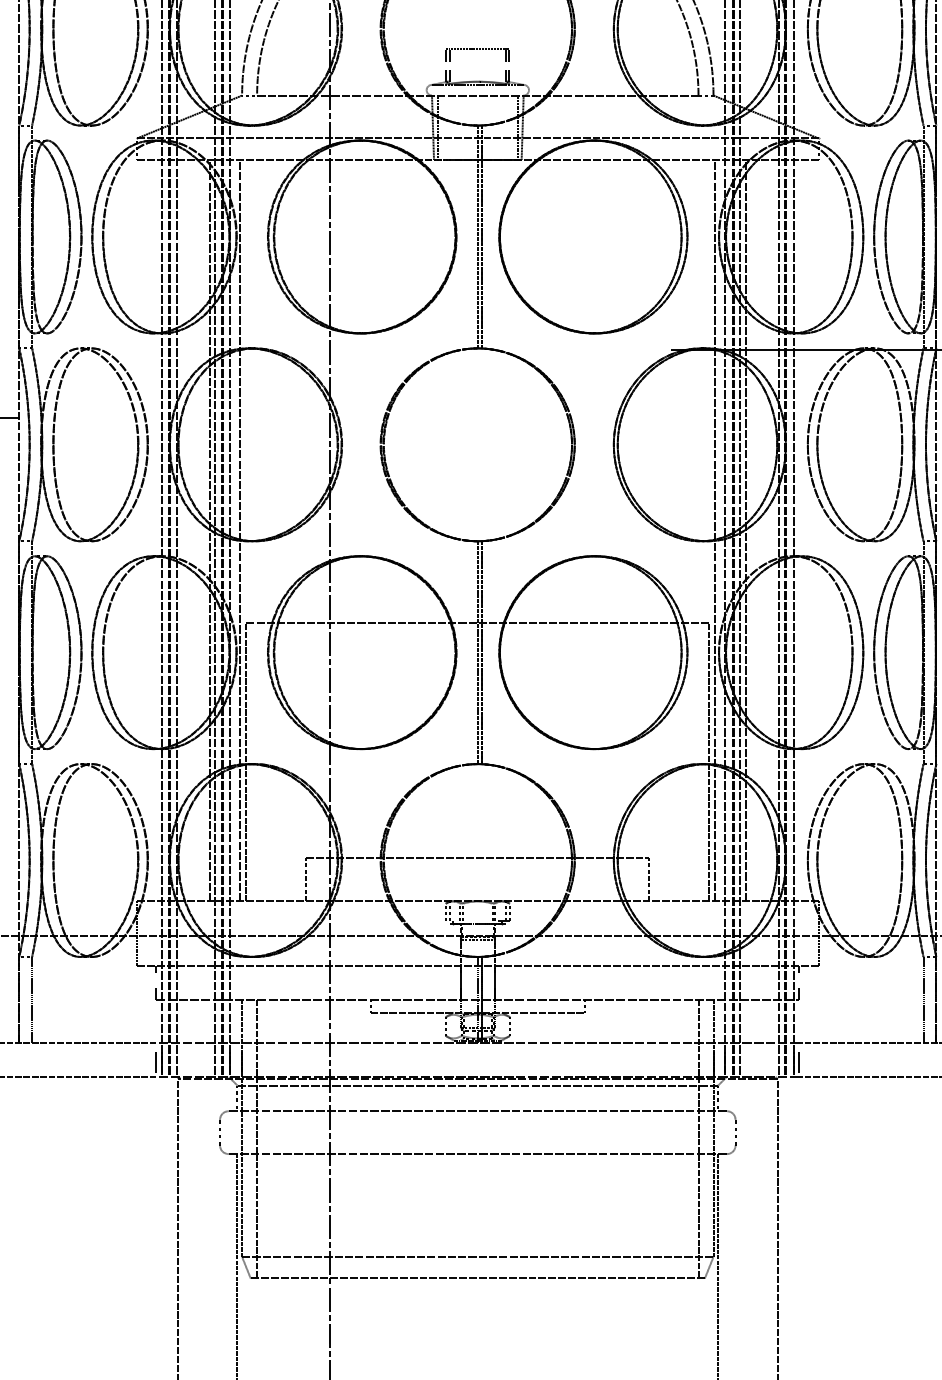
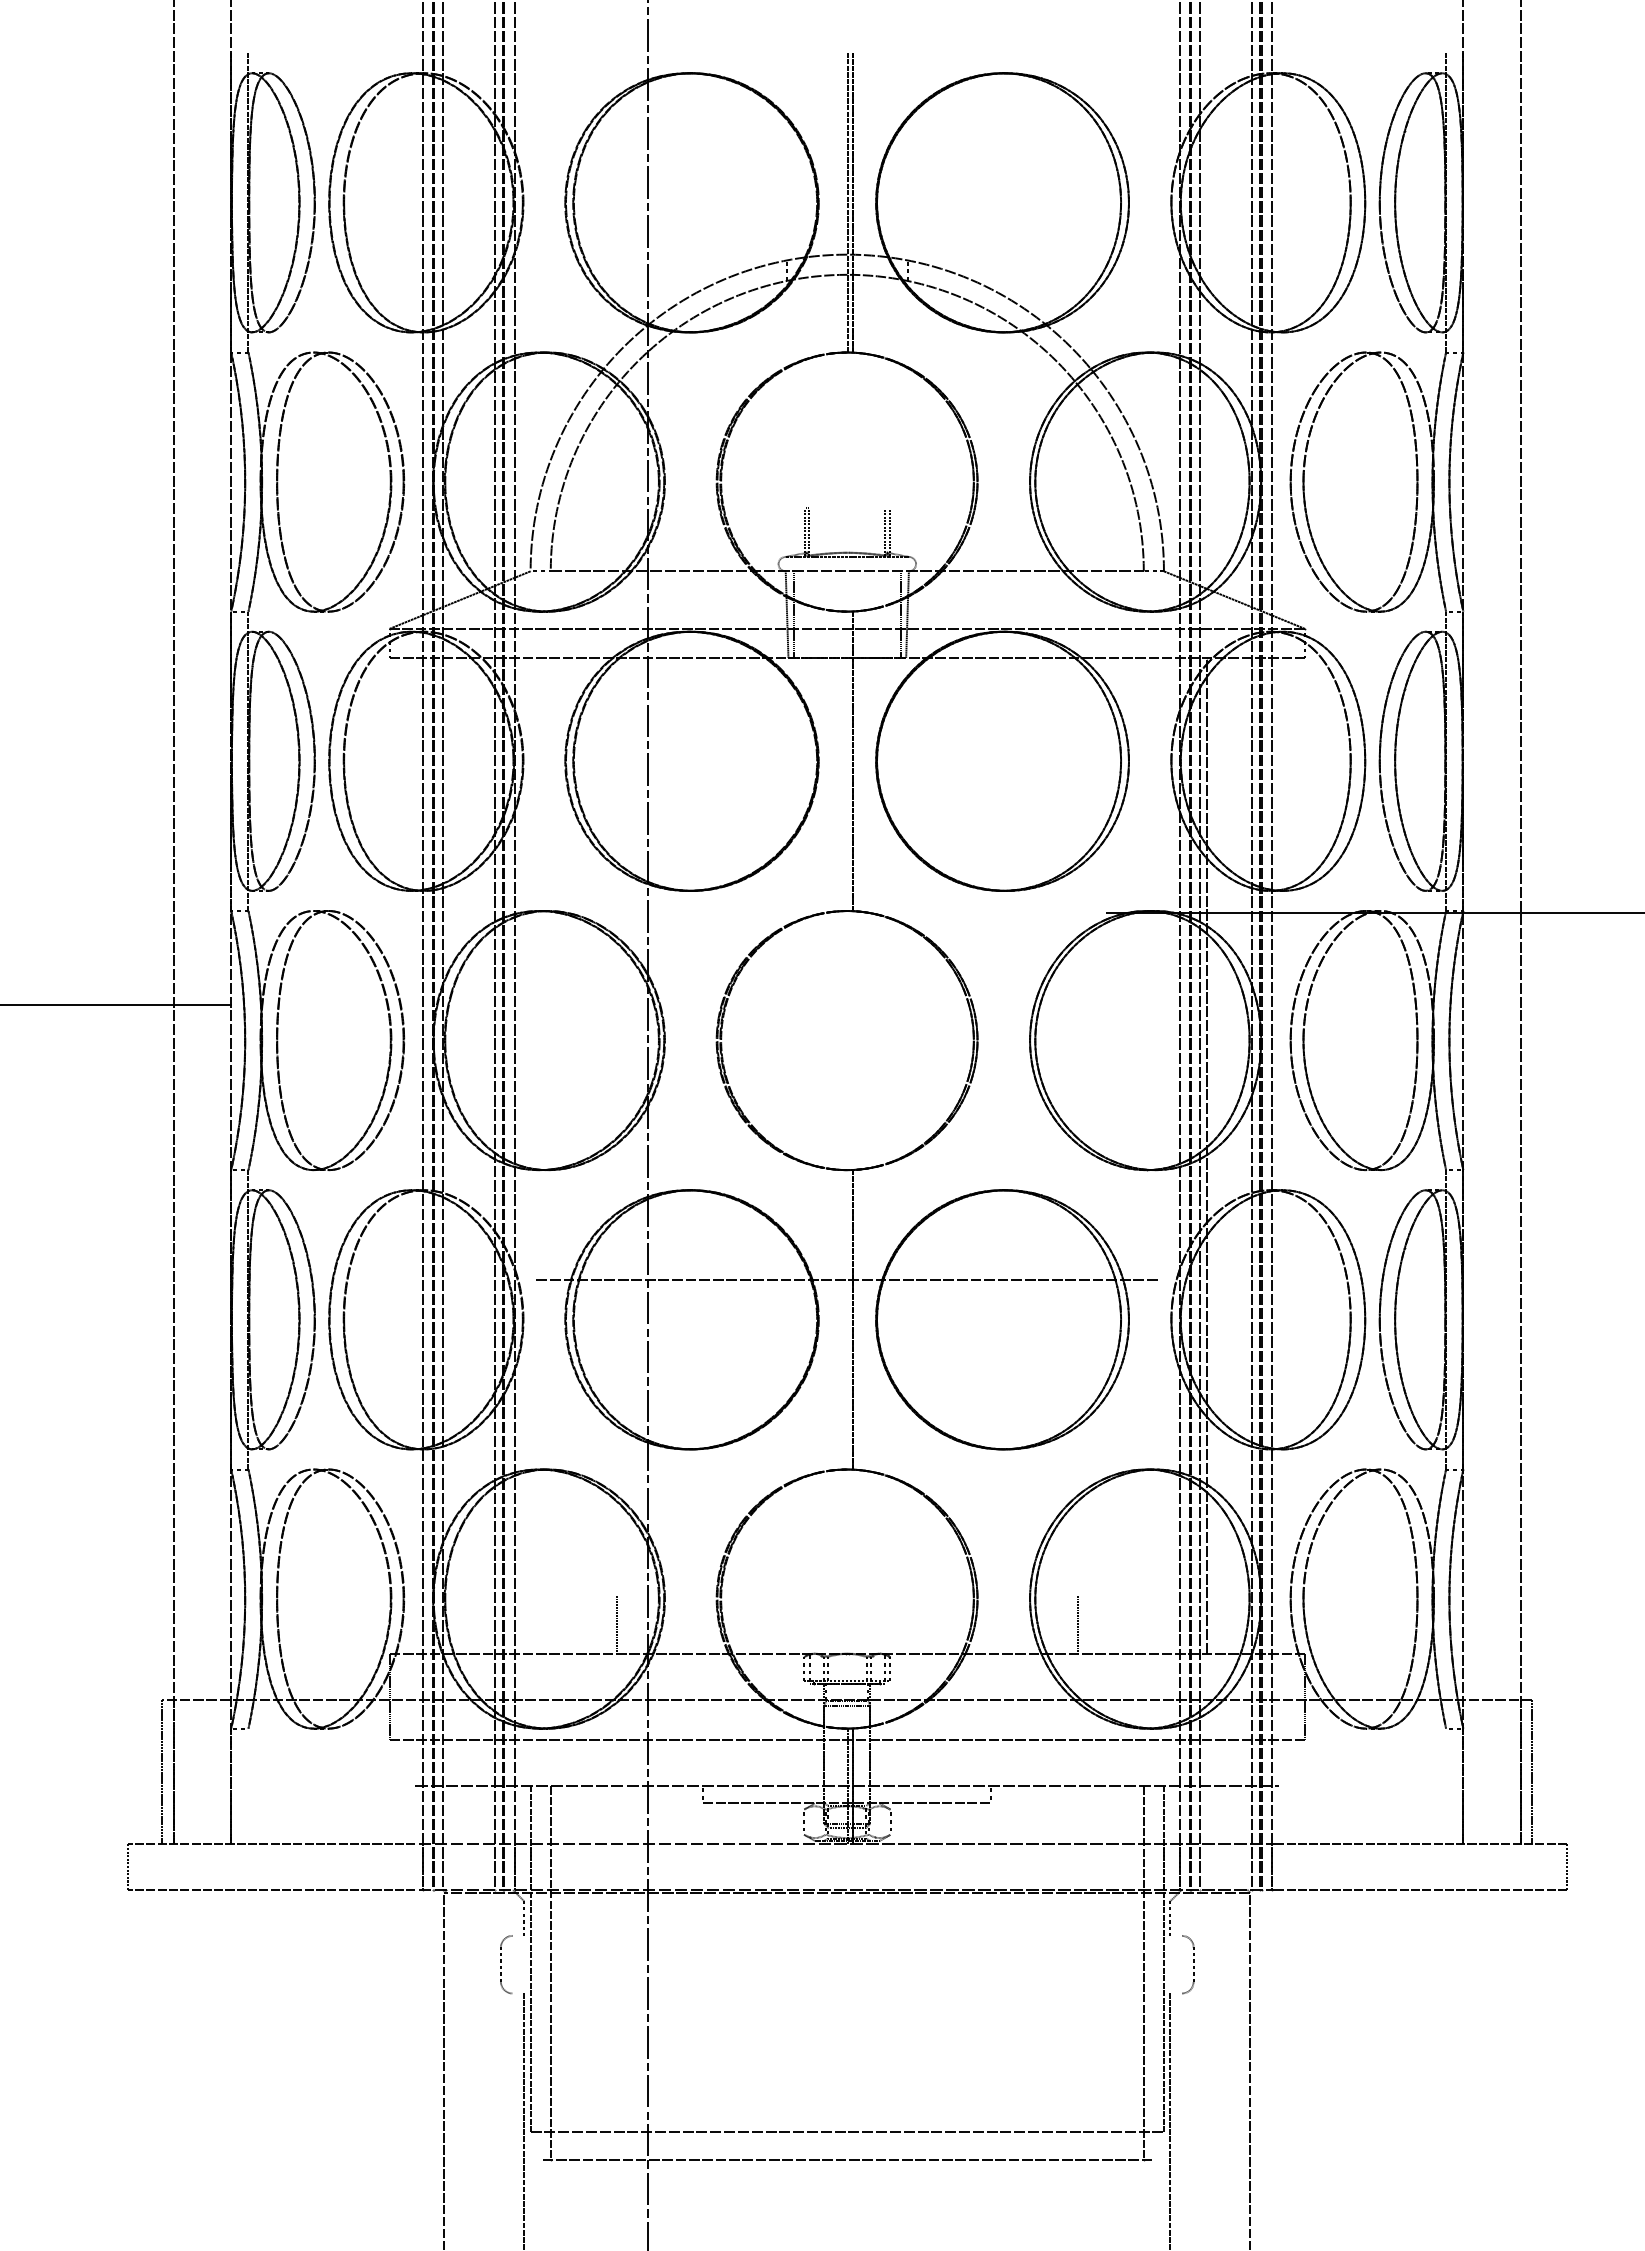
line: (479, 48) -> (849, 508), removed
line: (477, 237) -> (847, 761), removed
line: (210, 530) -> (487, 1155), removed
line: (240, 530) -> (528, 1155), removed
line: (715, 530) -> (1166, 1155), removed
line: (477, 652) -> (847, 1319), removed
line: (246, 761) -> (536, 1466), removed
line: (709, 761) -> (1158, 1466), removed
line: (477, 858) -> (846, 1596), removed
line: (156, 982) -> (415, 1763), removed
line: (799, 982) -> (1279, 1763), removed
line: (32, 999) -> (248, 1785), removed
line: (923, 999) -> (1446, 1785), removed
line: (156, 1059) -> (415, 1866), removed
line: (799, 1059) -> (1279, 1866), removed
line: (477, 1085) -> (847, 1901), removed
line: (477, 1110) -> (847, 1935), removed
line: (477, 1154) -> (847, 1993), removed
line: (246, 1267) -> (536, 2145), removed
line: (708, 1267) -> (1157, 2145), removed

